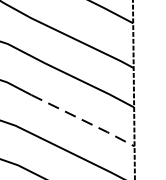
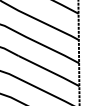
line: (83, 121) -> (49, 71), dashed -> solid

